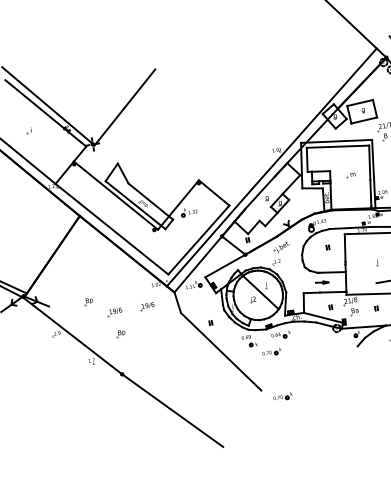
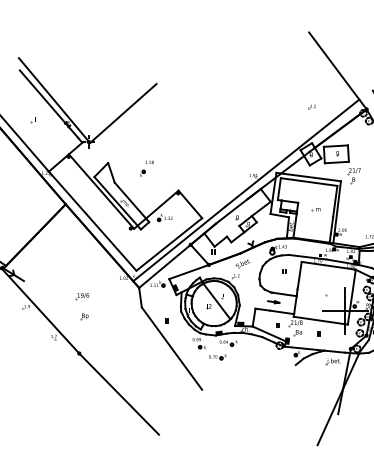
part: (326, 64) -> (311, 106), added
part: (160, 162) -> (146, 168), added
part: (88, 301) -> (60, 282), removed
part: (147, 306) -> (112, 296), removed
part: (282, 397) -> (220, 399), removed

